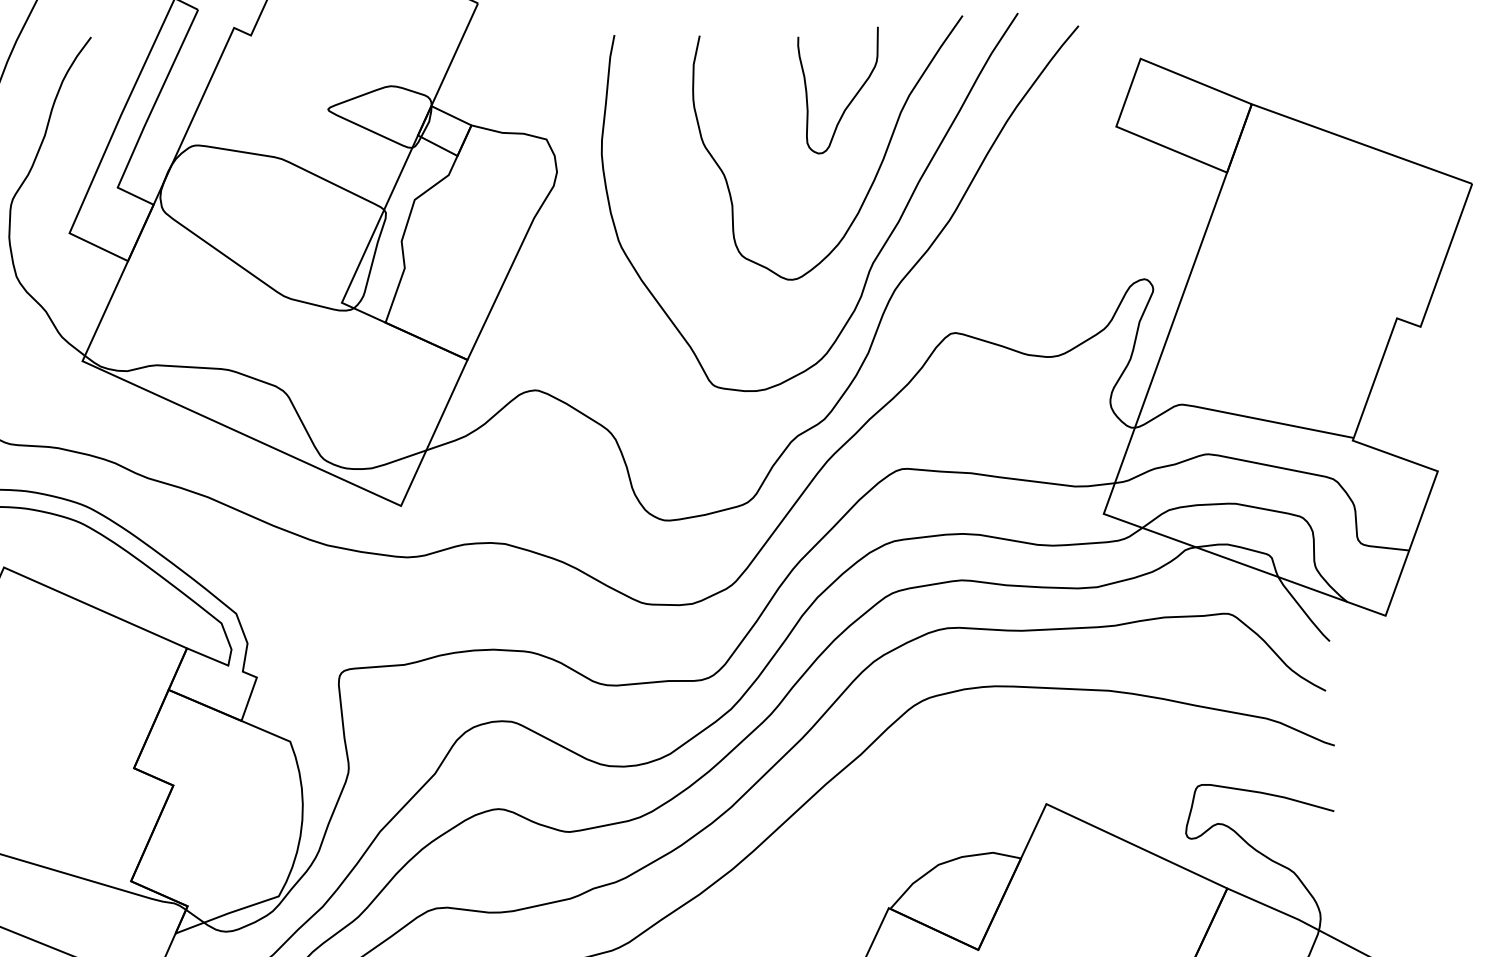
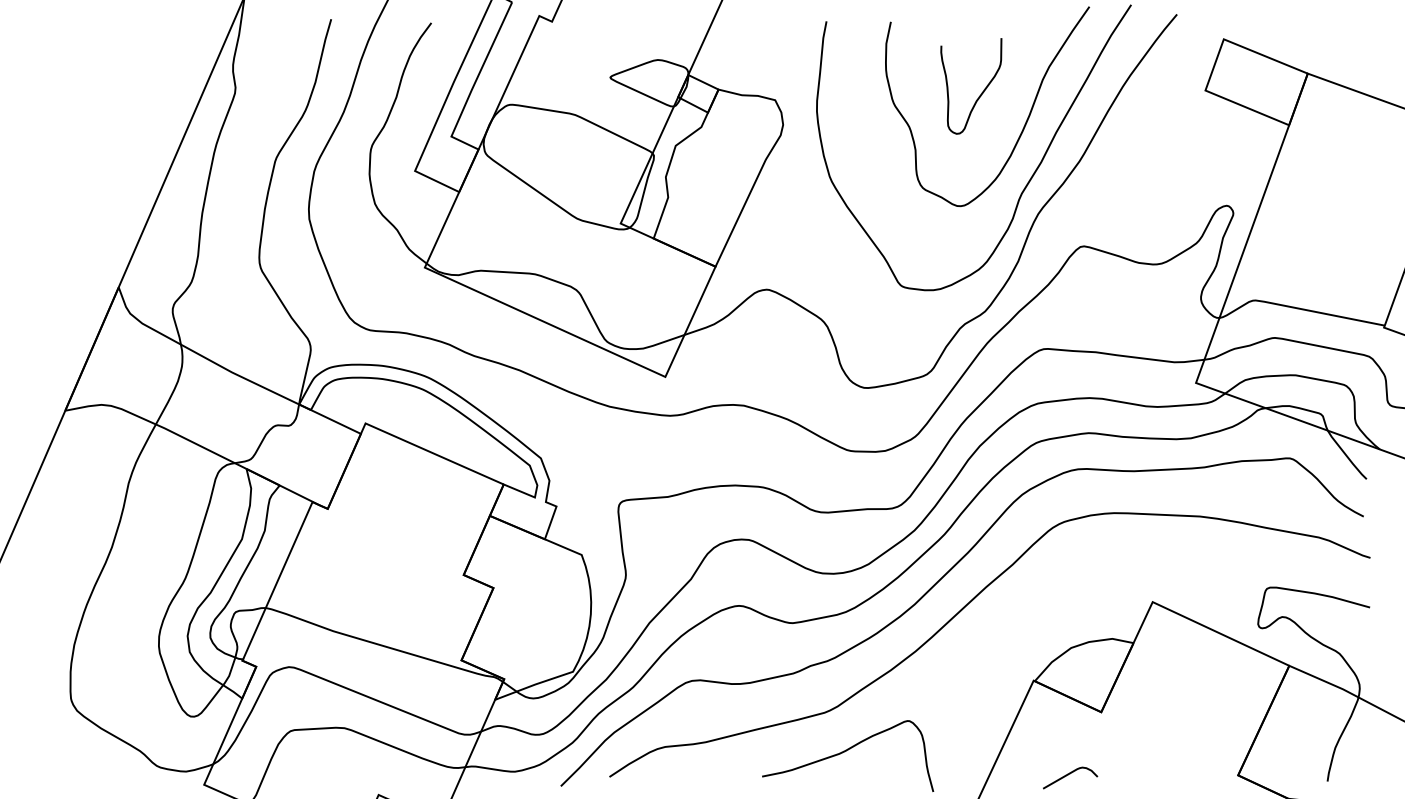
curve: (851, 98) -> (981, 92), moved

